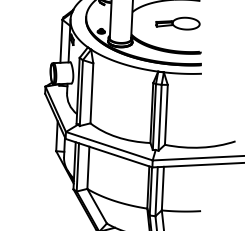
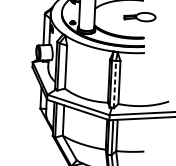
part: (177, 23) -> (139, 17), moved
line: (160, 117) -> (115, 84), solid -> dashed

